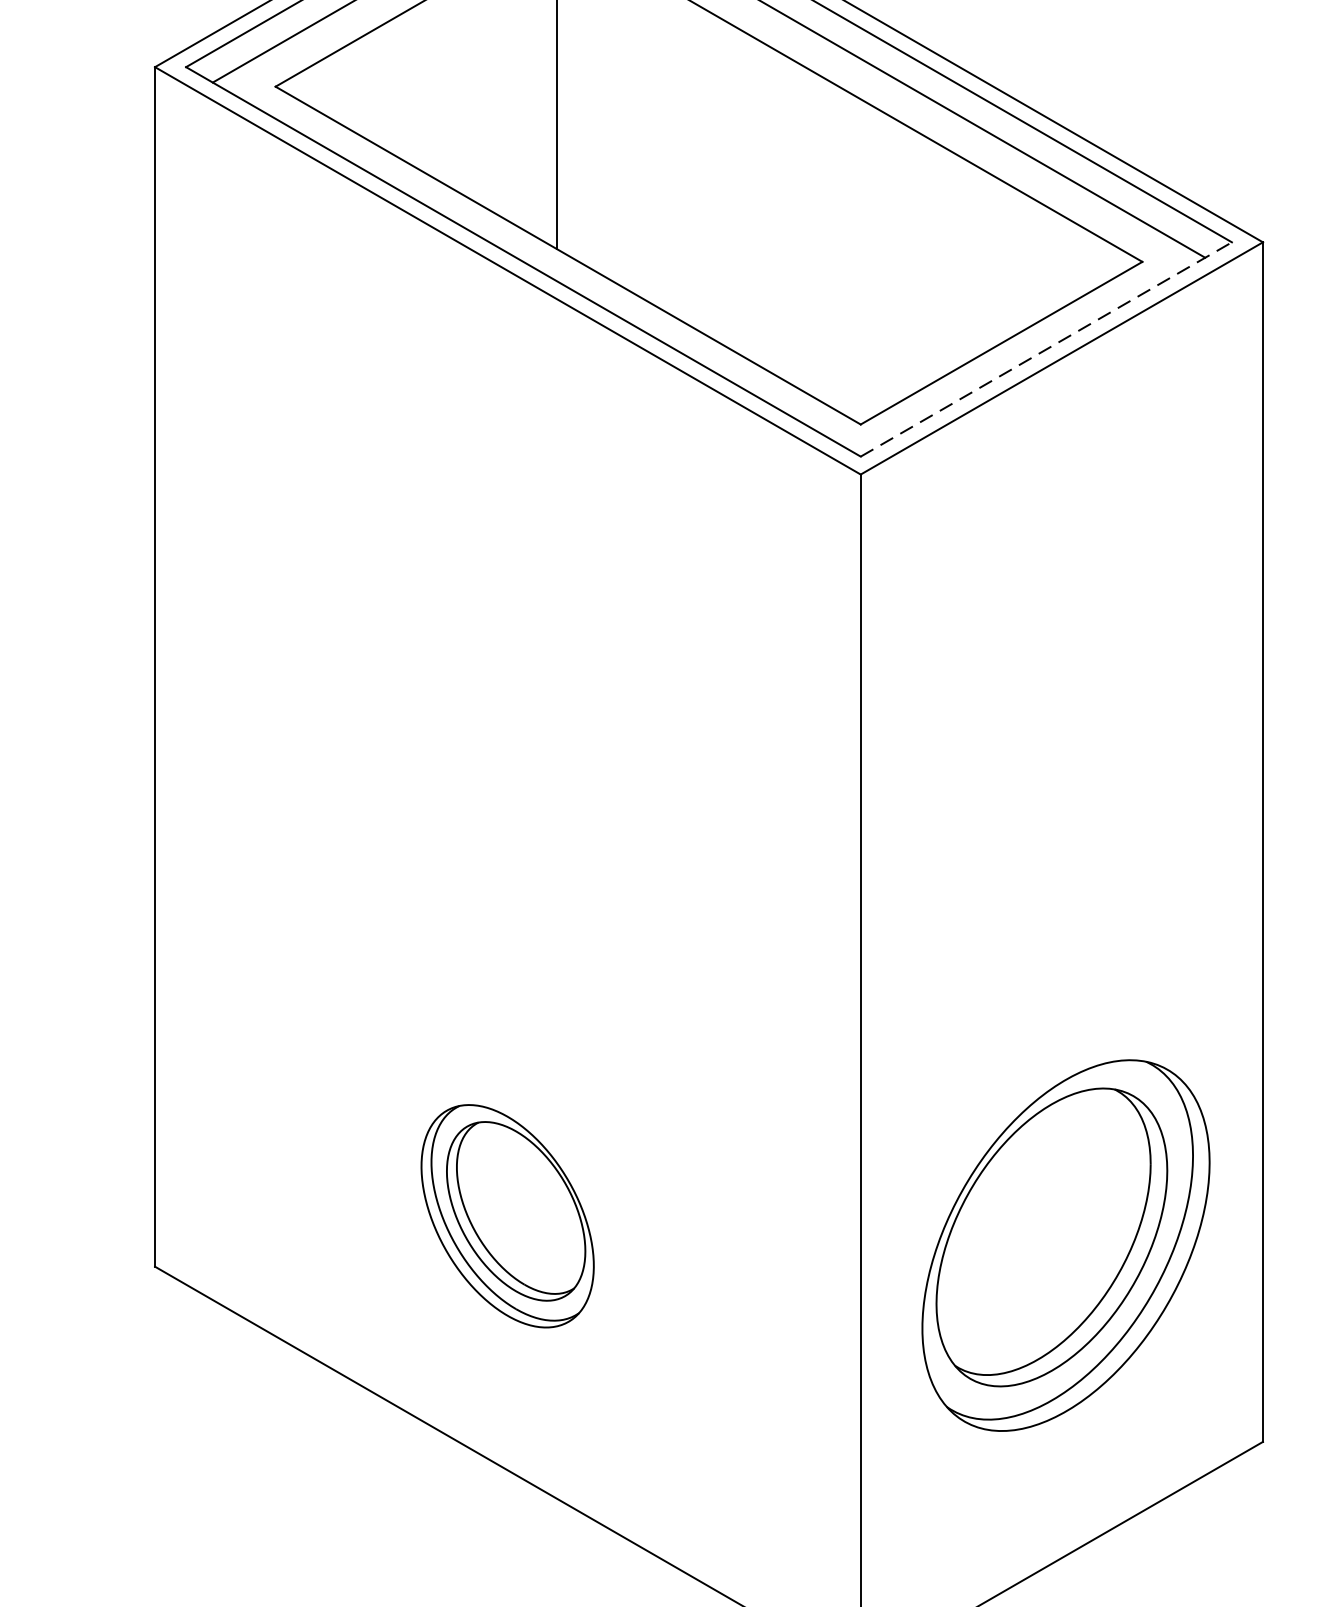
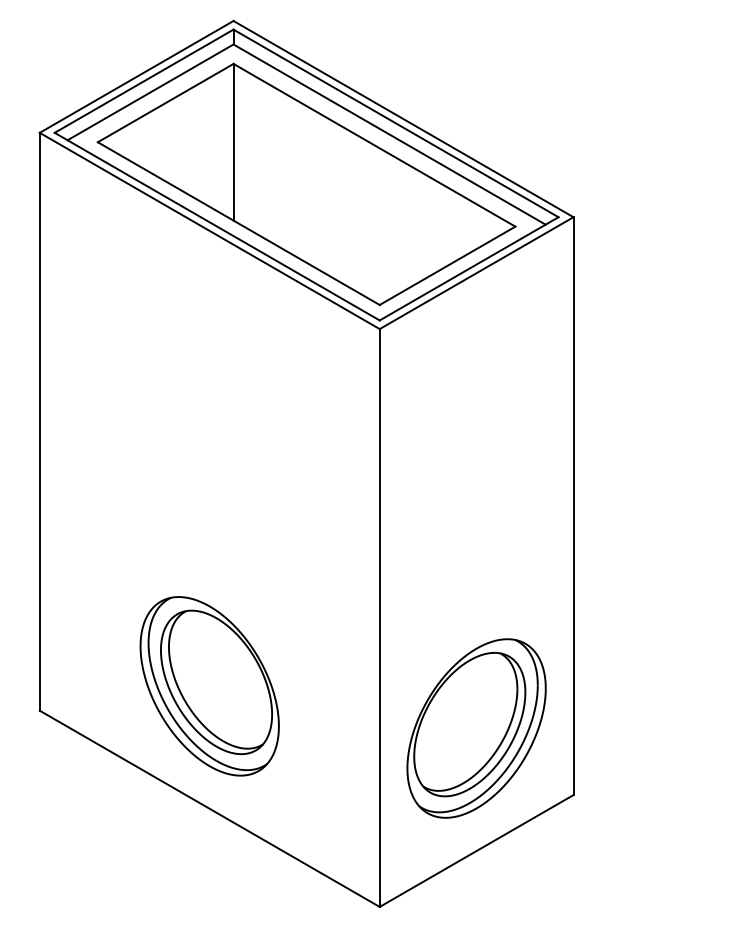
line: (1047, 348) -> (469, 268), dashed -> solid
part: (507, 1216) -> (209, 686), size x1.67
part: (1065, 1245) -> (476, 728), moved

